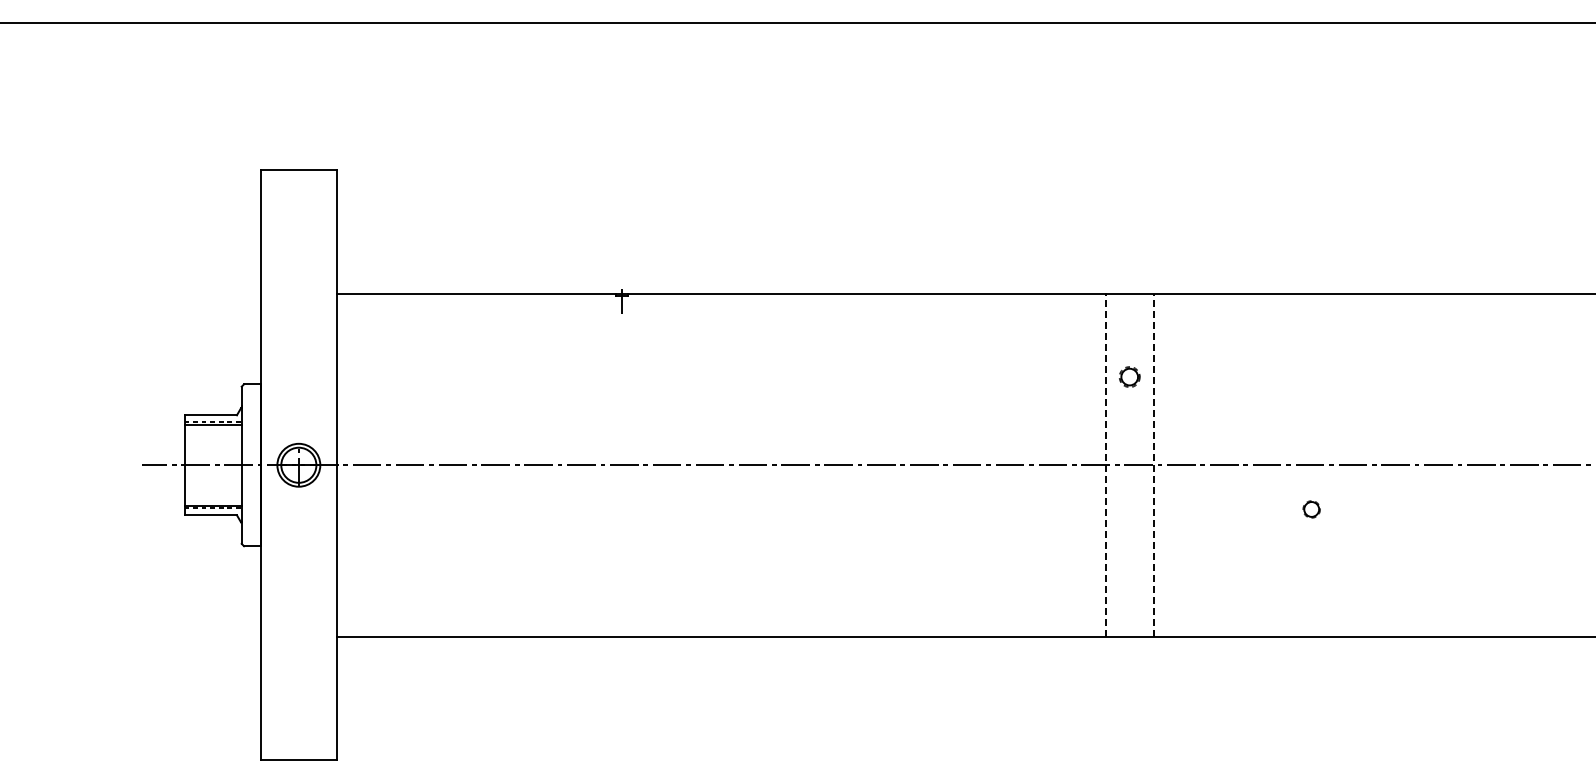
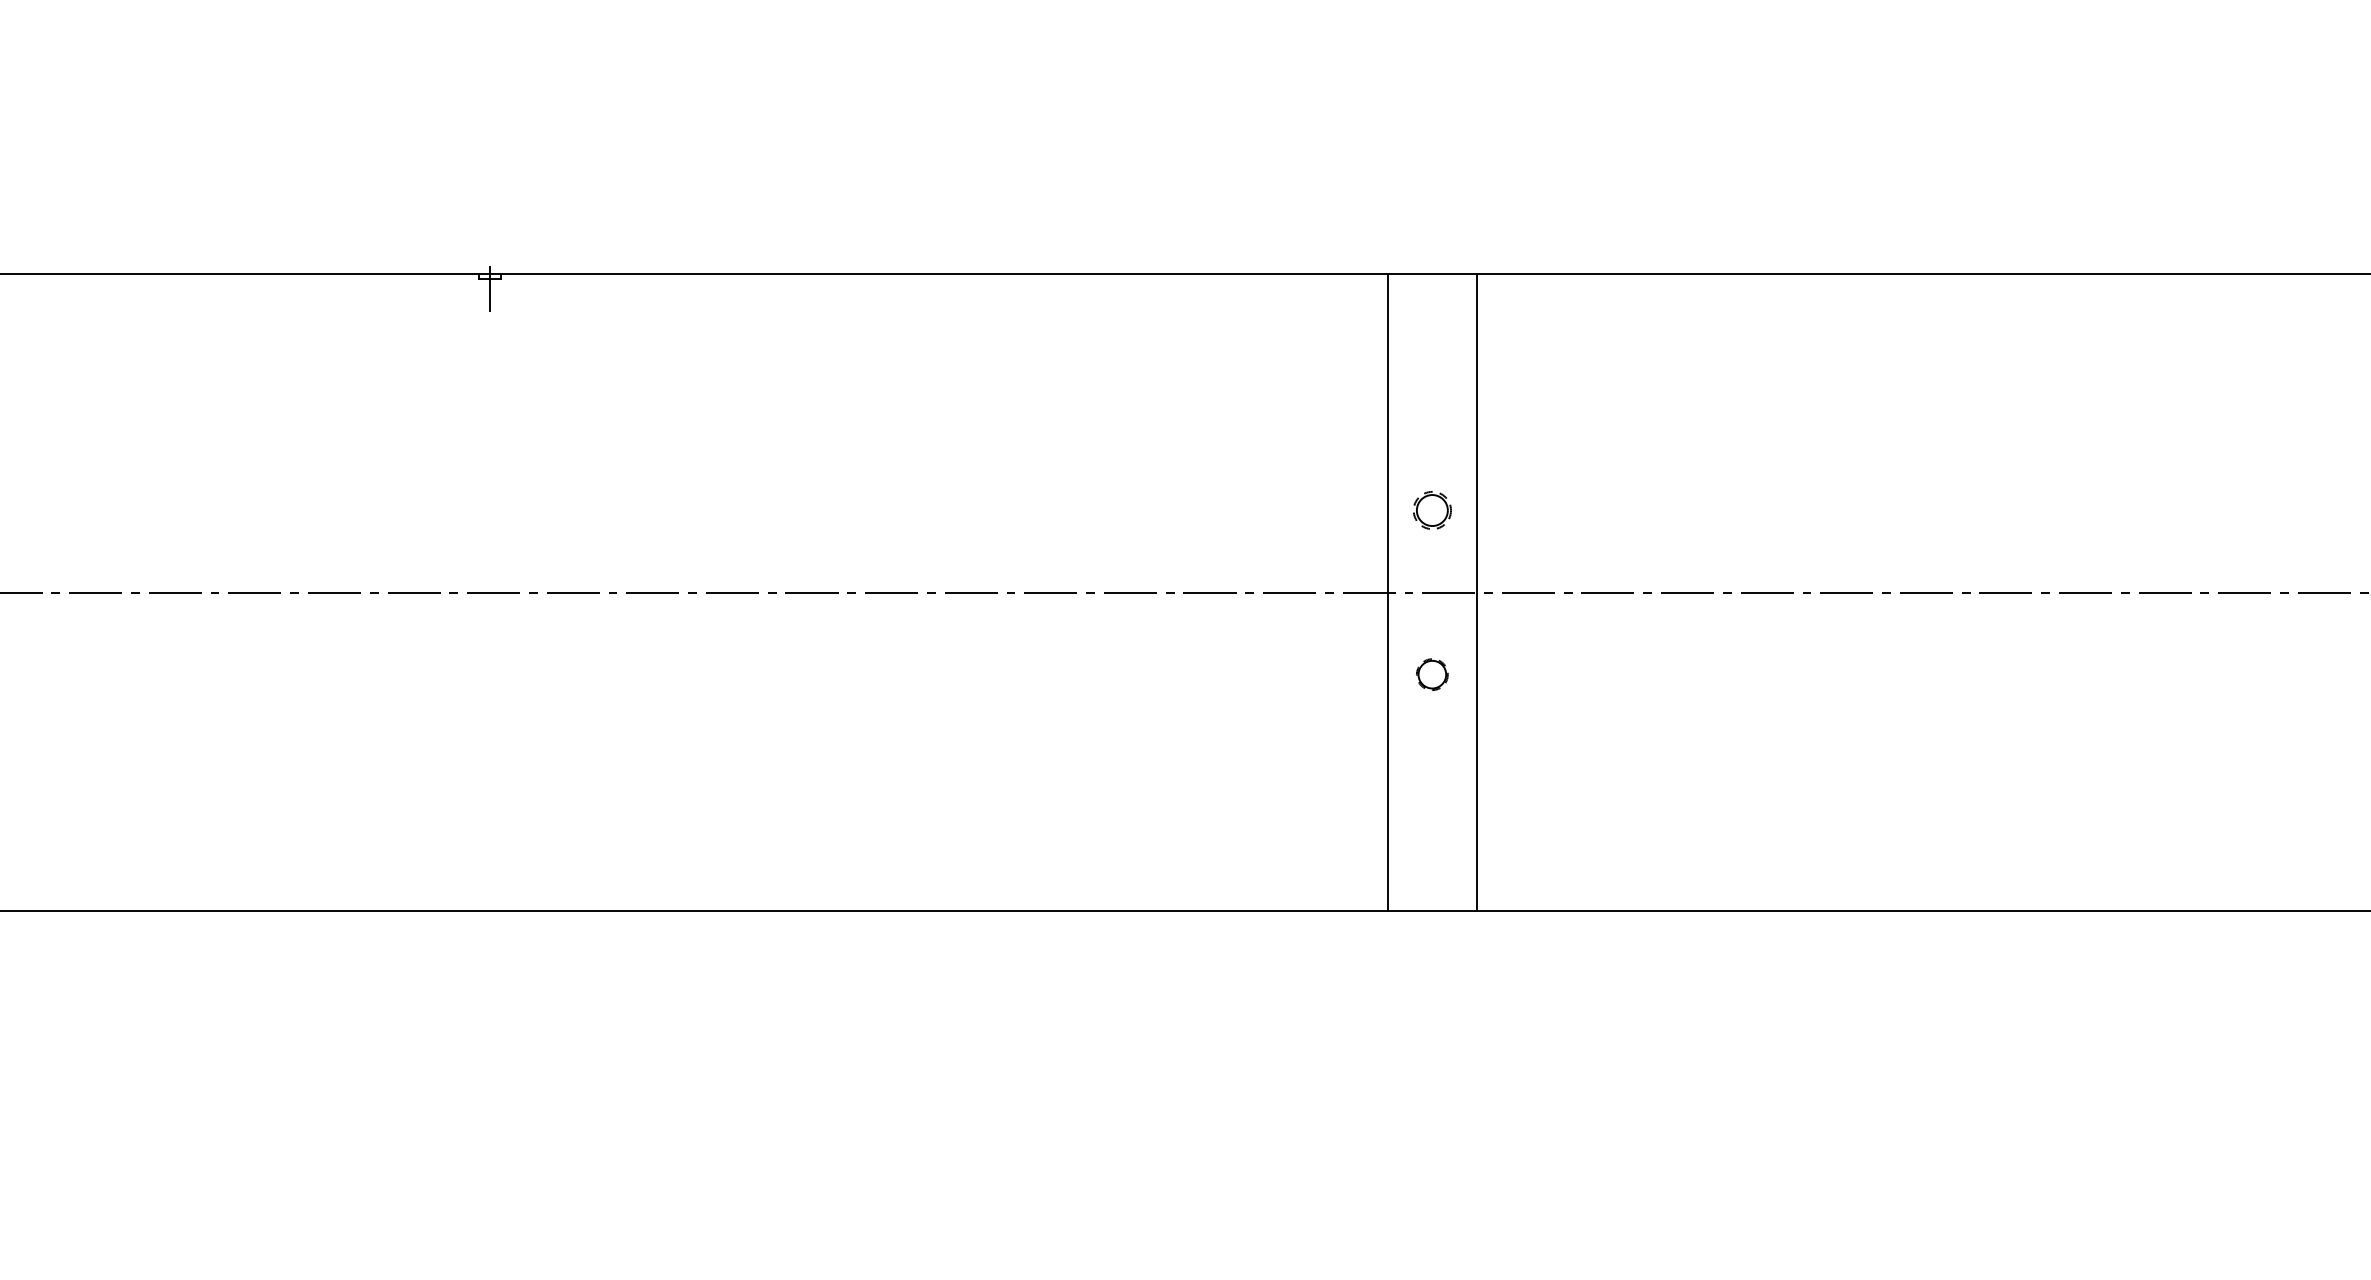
part: (1129, 376) -> (1431, 509), moved
line: (1105, 464) -> (1387, 591), dashed -> solid
line: (1153, 464) -> (1476, 591), dashed -> solid
circle: (1311, 509) -> (1431, 674), moved

